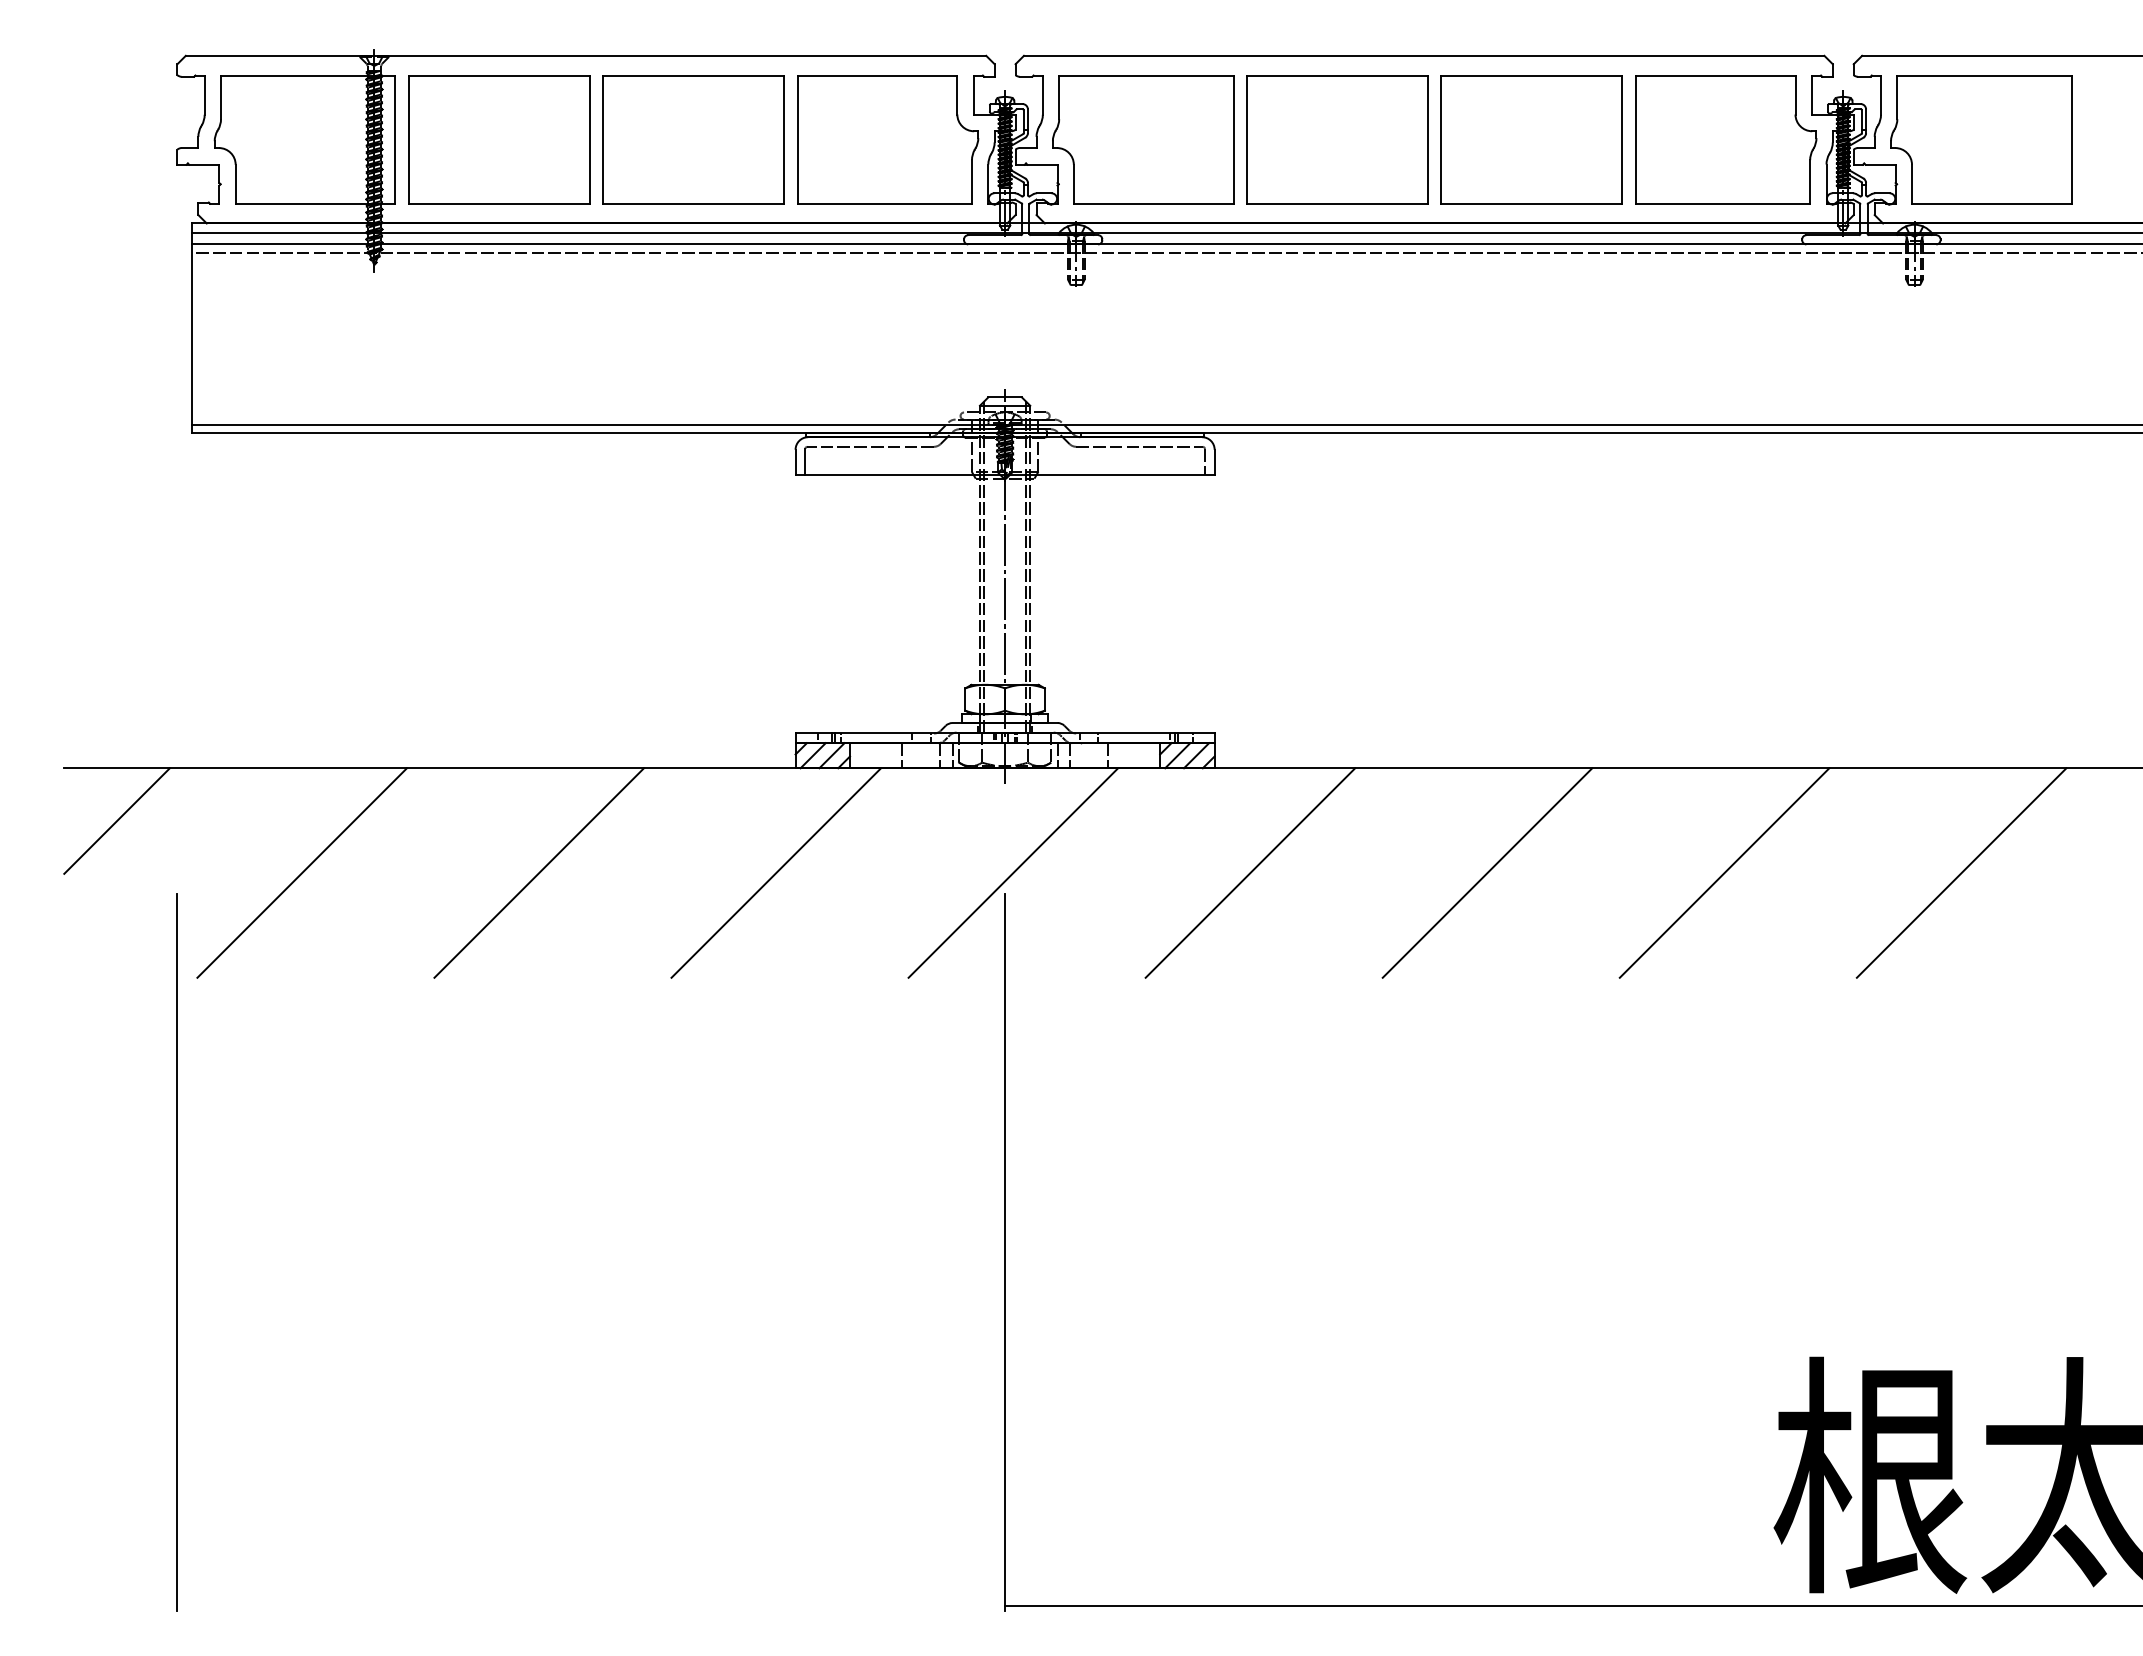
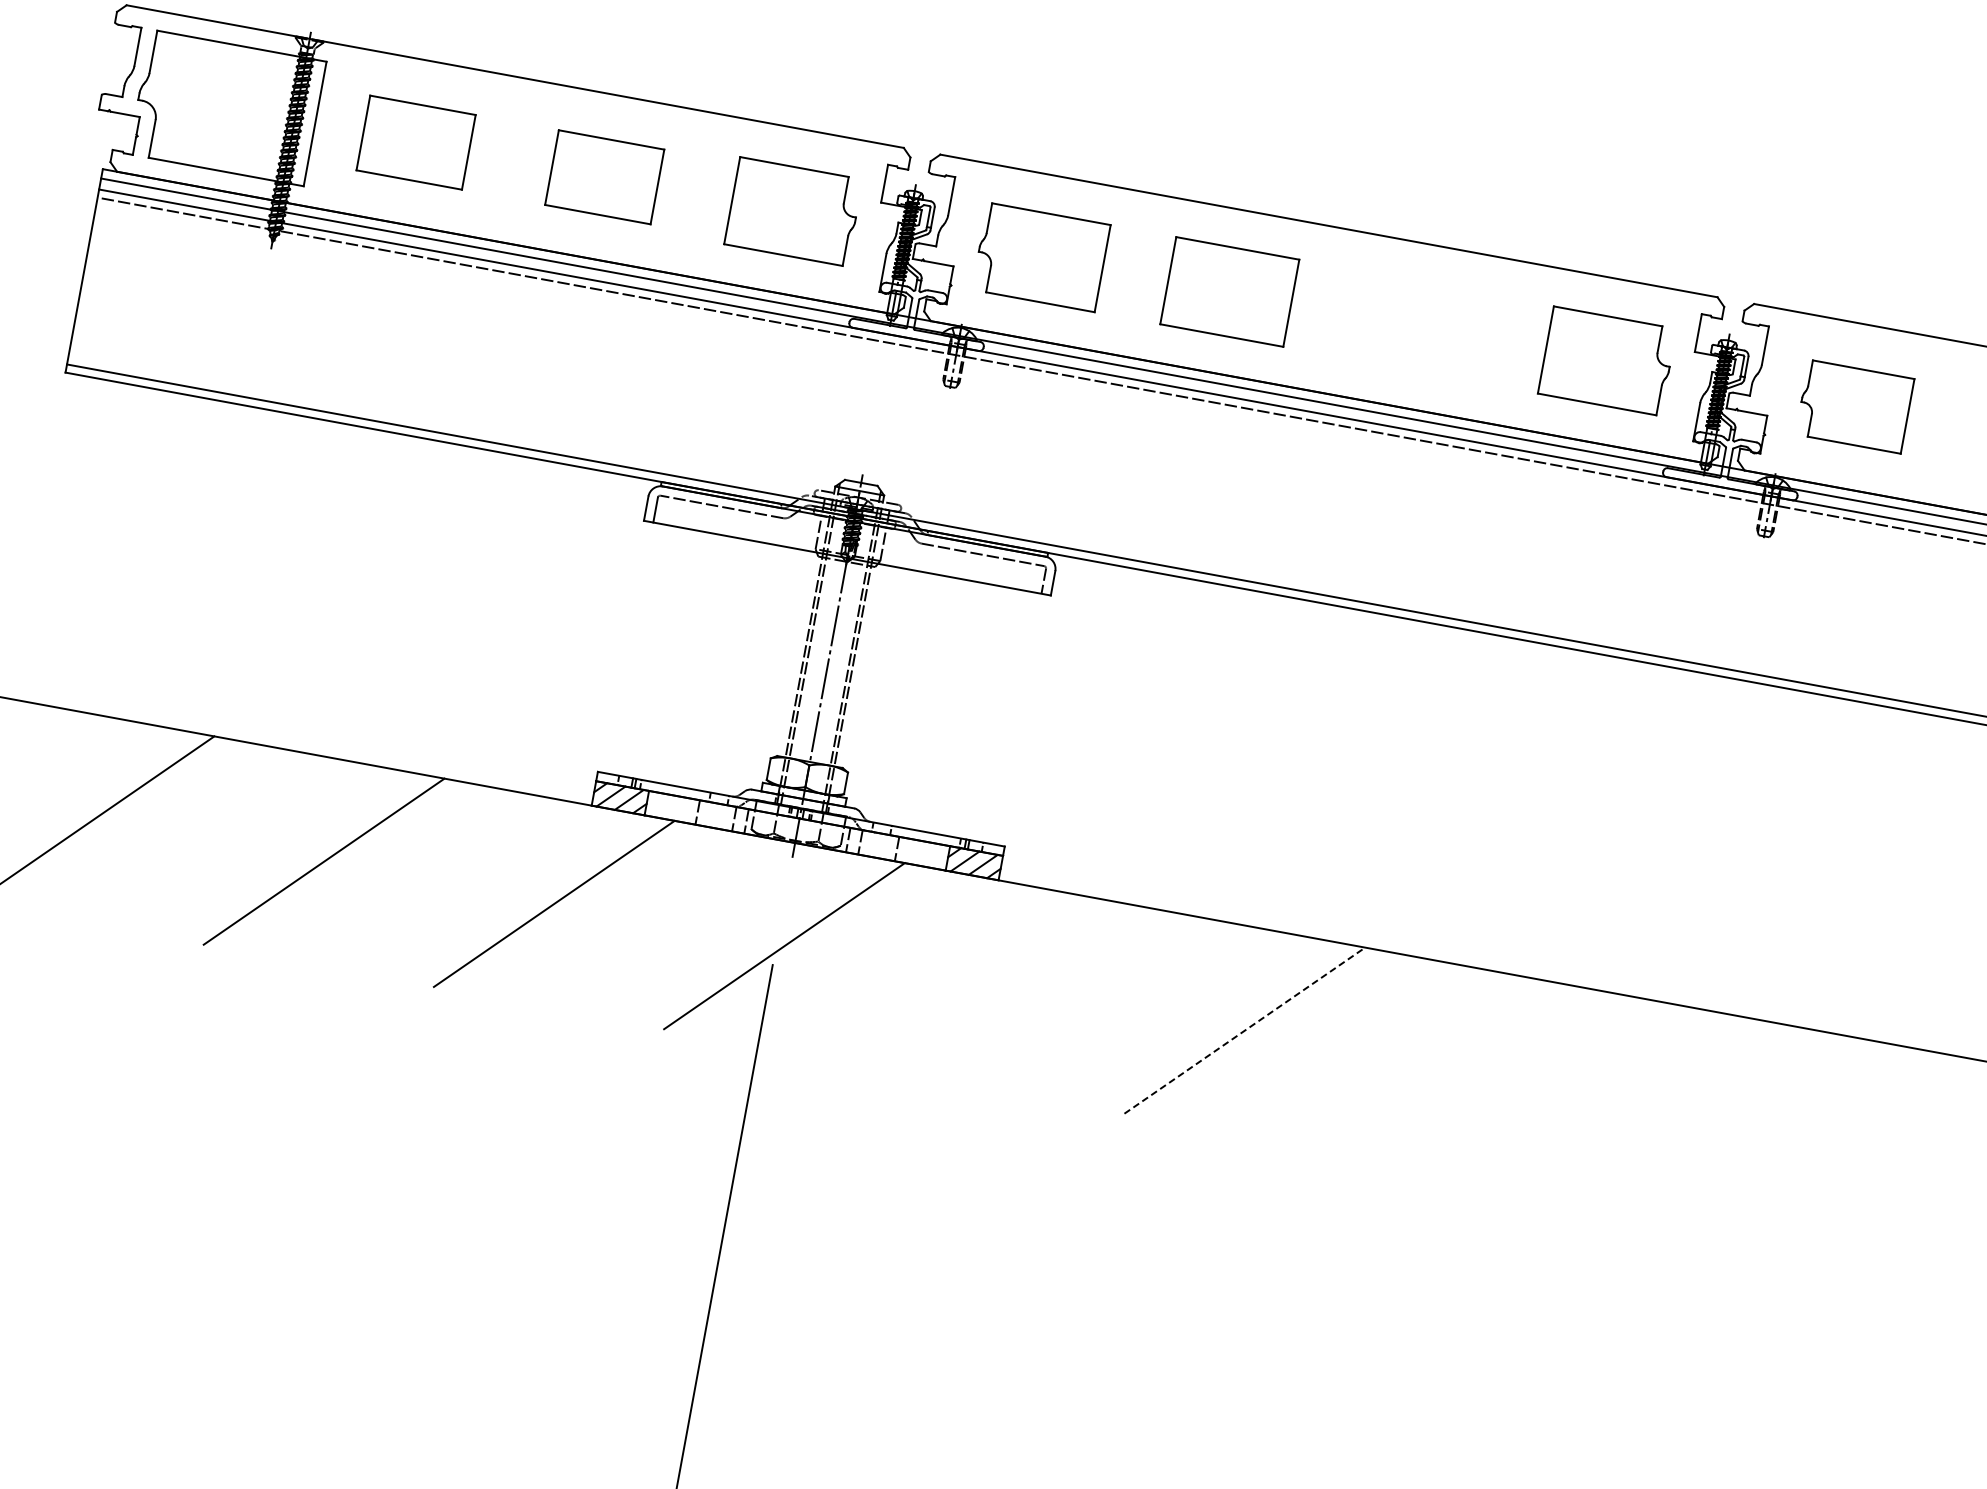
part: (499, 139) -> (416, 142), size x0.6
part: (693, 139) -> (604, 176), size x0.6
part: (888, 139) -> (793, 211), size x0.7
part: (1143, 139) -> (1041, 257), size x0.7
part: (1337, 139) -> (1229, 291), size x0.7
part: (1531, 139) -> (1418, 326), removed
part: (1726, 139) -> (1607, 361), size x0.7
part: (1981, 139) -> (1855, 406), size x0.6
line: (1250, 872) -> (1014, 987), removed
line: (1487, 872) -> (1244, 1030), solid -> dashed
line: (1724, 872) -> (1475, 1072), removed
line: (1961, 872) -> (1705, 1114), removed

